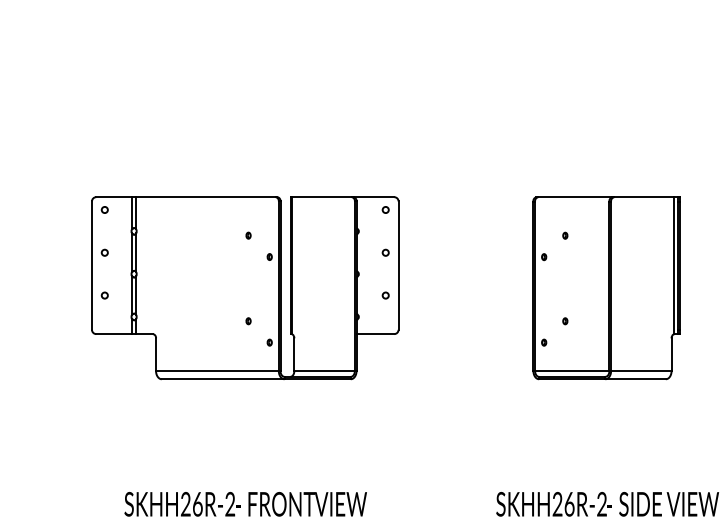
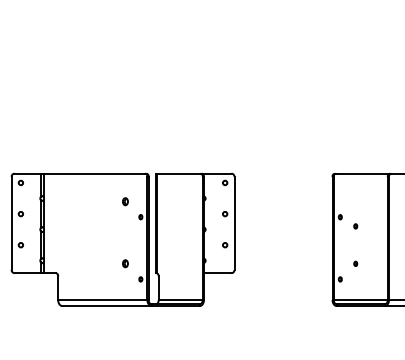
part: (248, 235) -> (125, 201), size x1.6
part: (565, 235) -> (355, 226), moved
part: (248, 321) -> (125, 264), size x1.6

